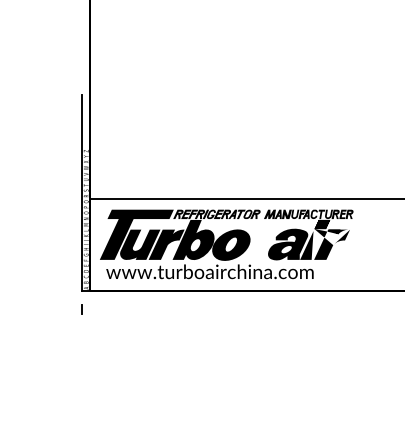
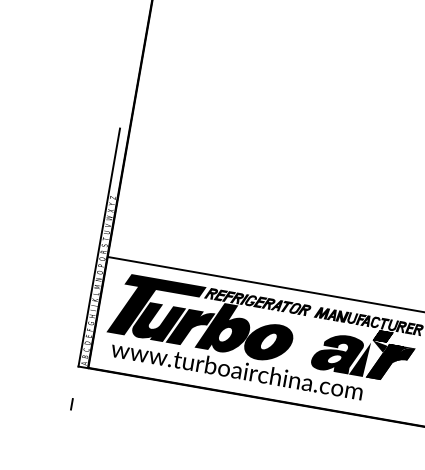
fill: (332, 244) -> (391, 362), added
line: (81, 309) -> (71, 404), moved

